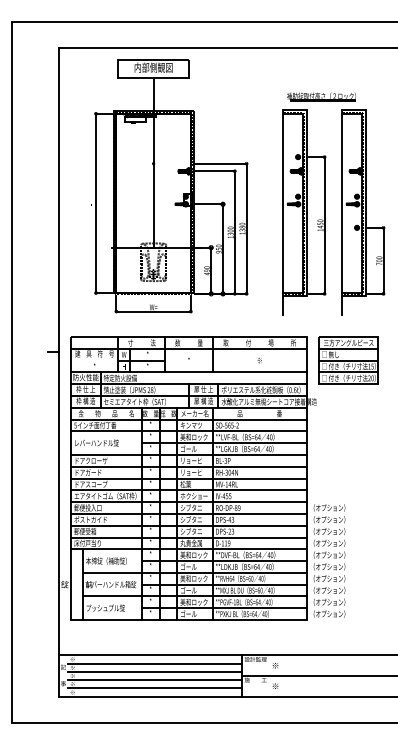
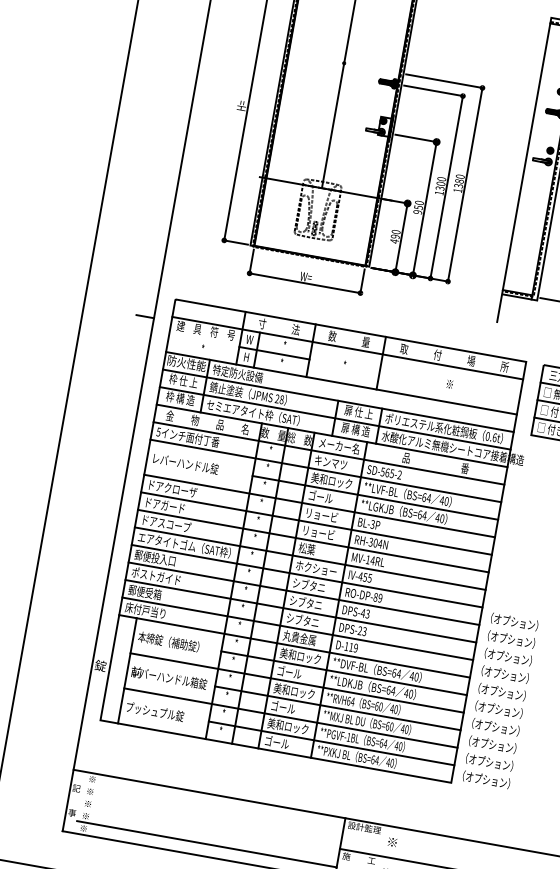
line: (154, 663) -> (213, 807), removed
line: (154, 671) -> (210, 818), removed
line: (154, 680) -> (208, 832), removed

